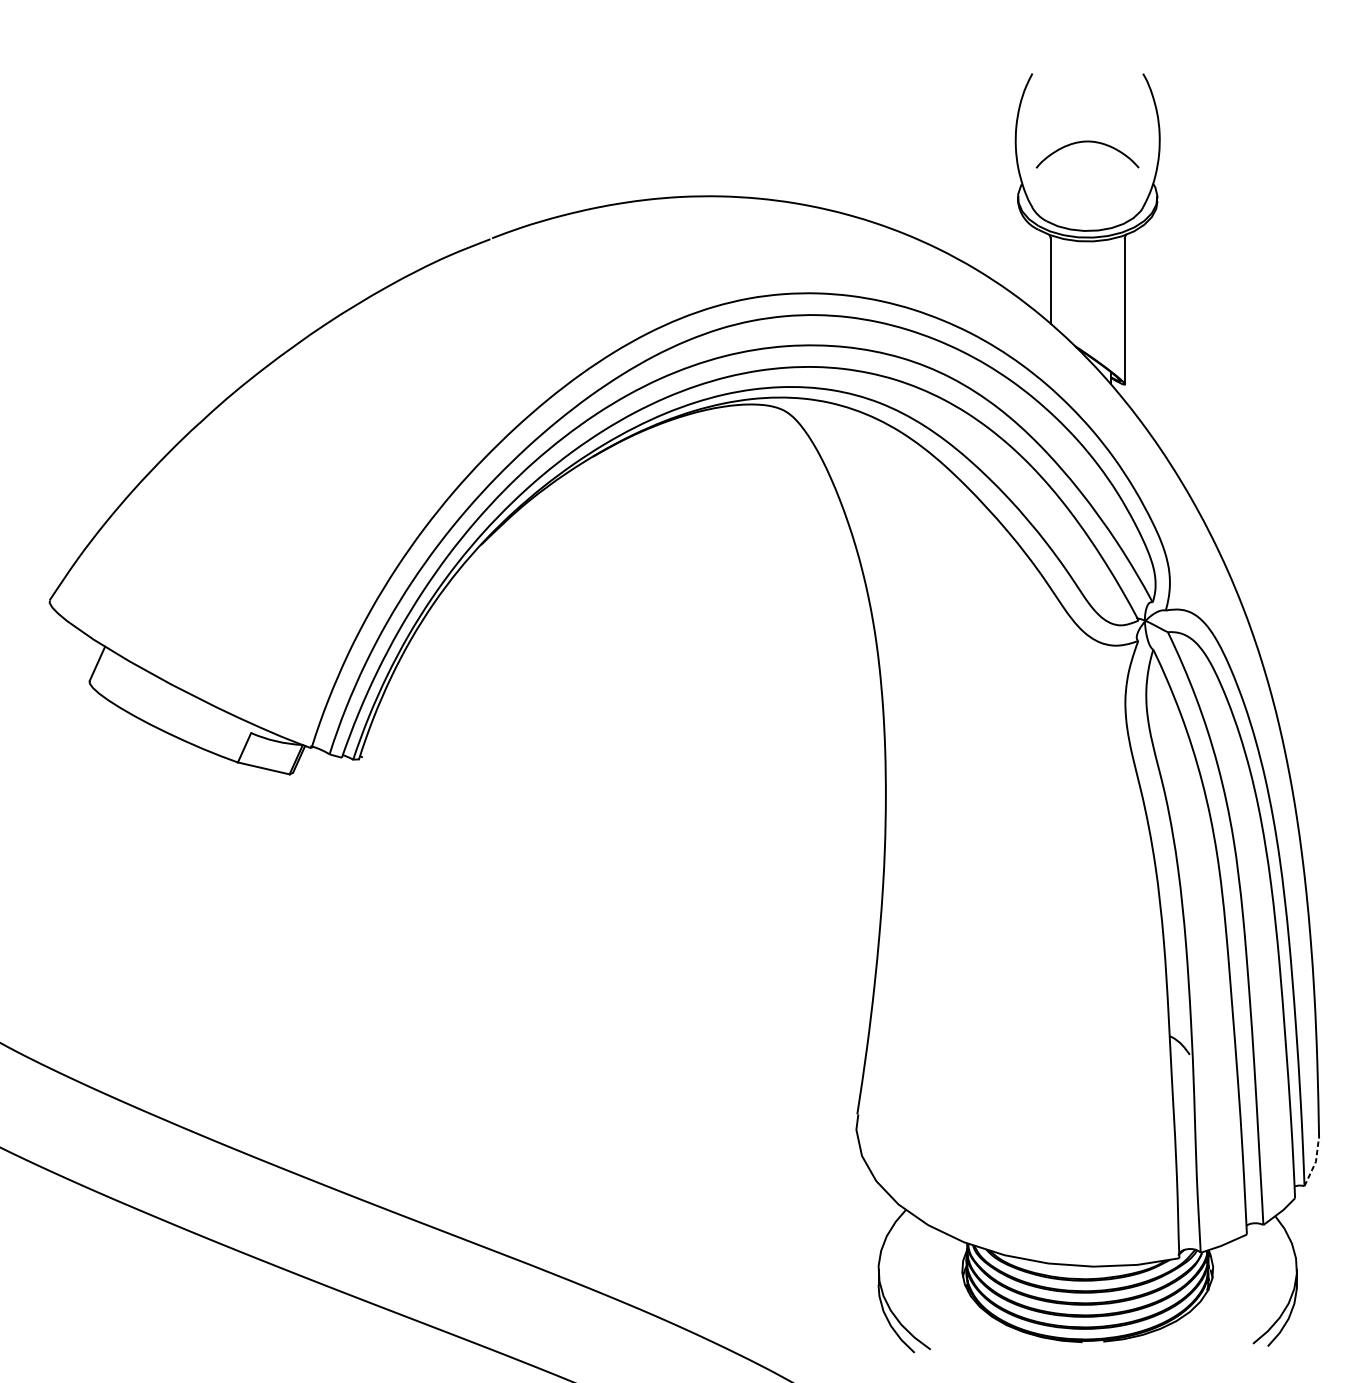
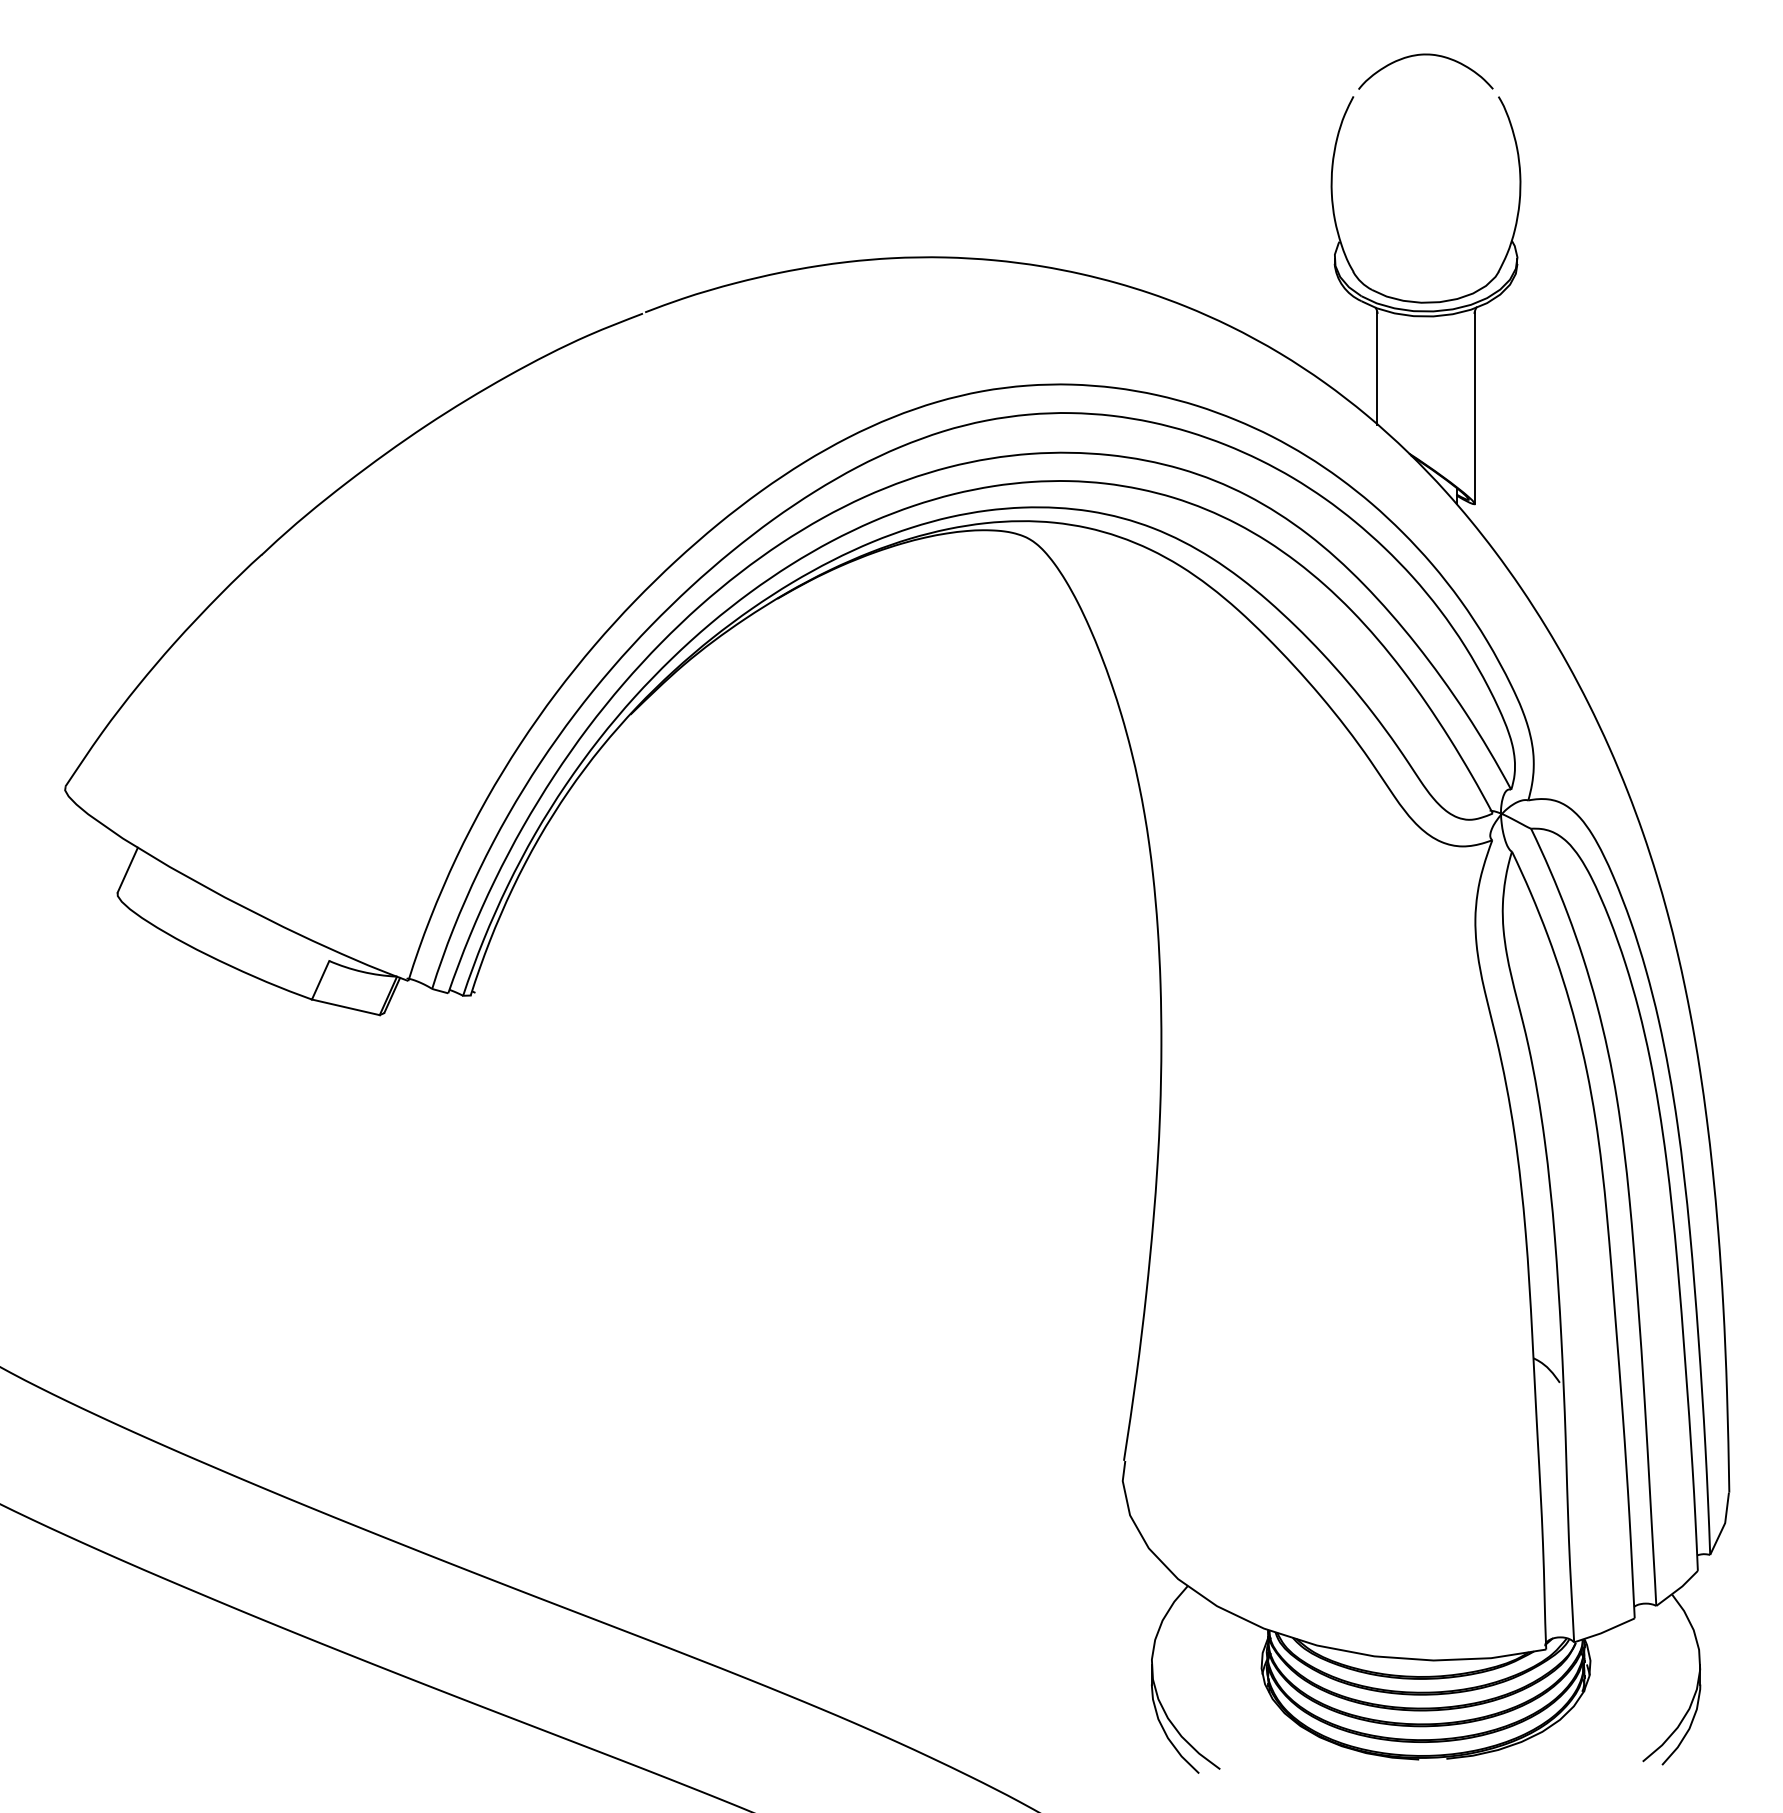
curve: (1087, 142) -> (1425, 55), moved
line: (1315, 1162) -> (1724, 1524), dashed -> solid

